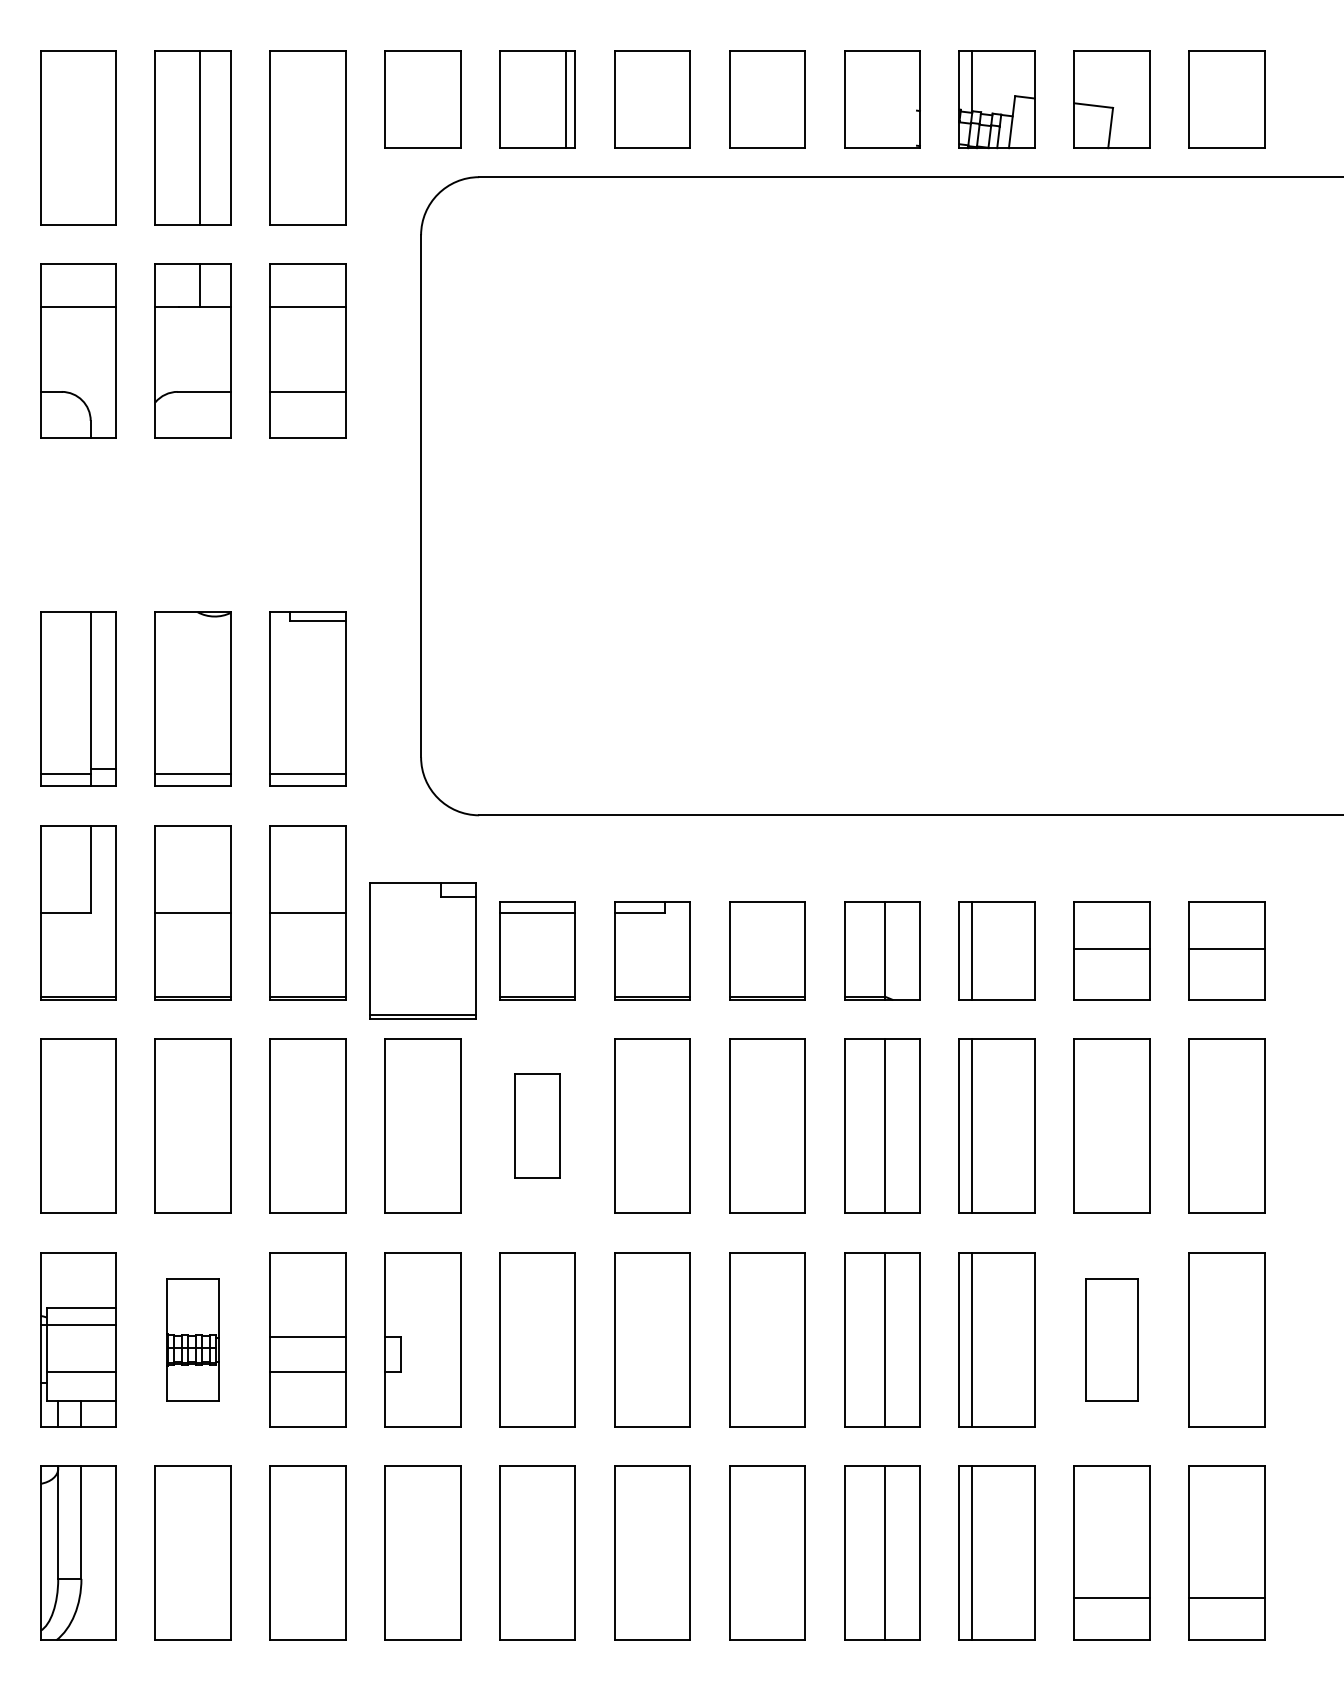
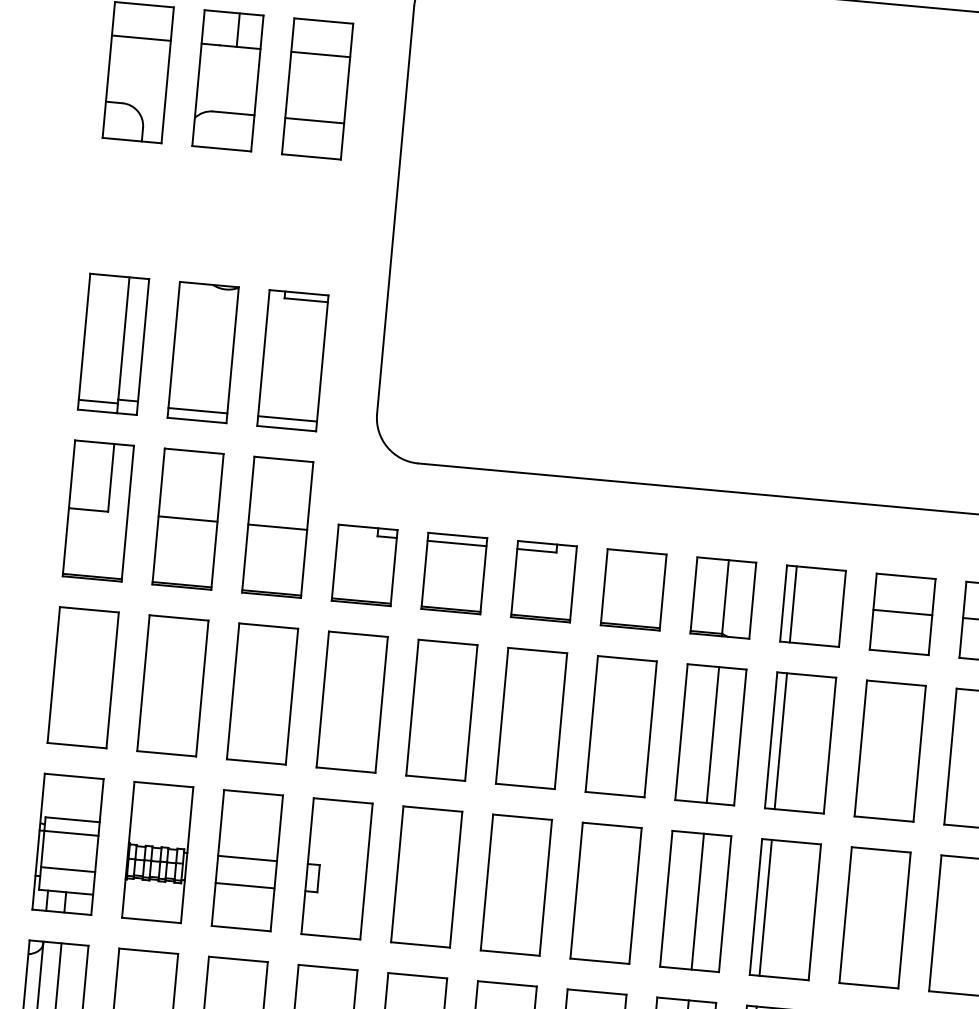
part: (422, 950) -> (364, 564), size x0.71
part: (537, 1125) -> (441, 709), size x1.67
part: (192, 1339) -> (157, 852), size x1.43
part: (1111, 1339) -> (874, 917), size x1.43

